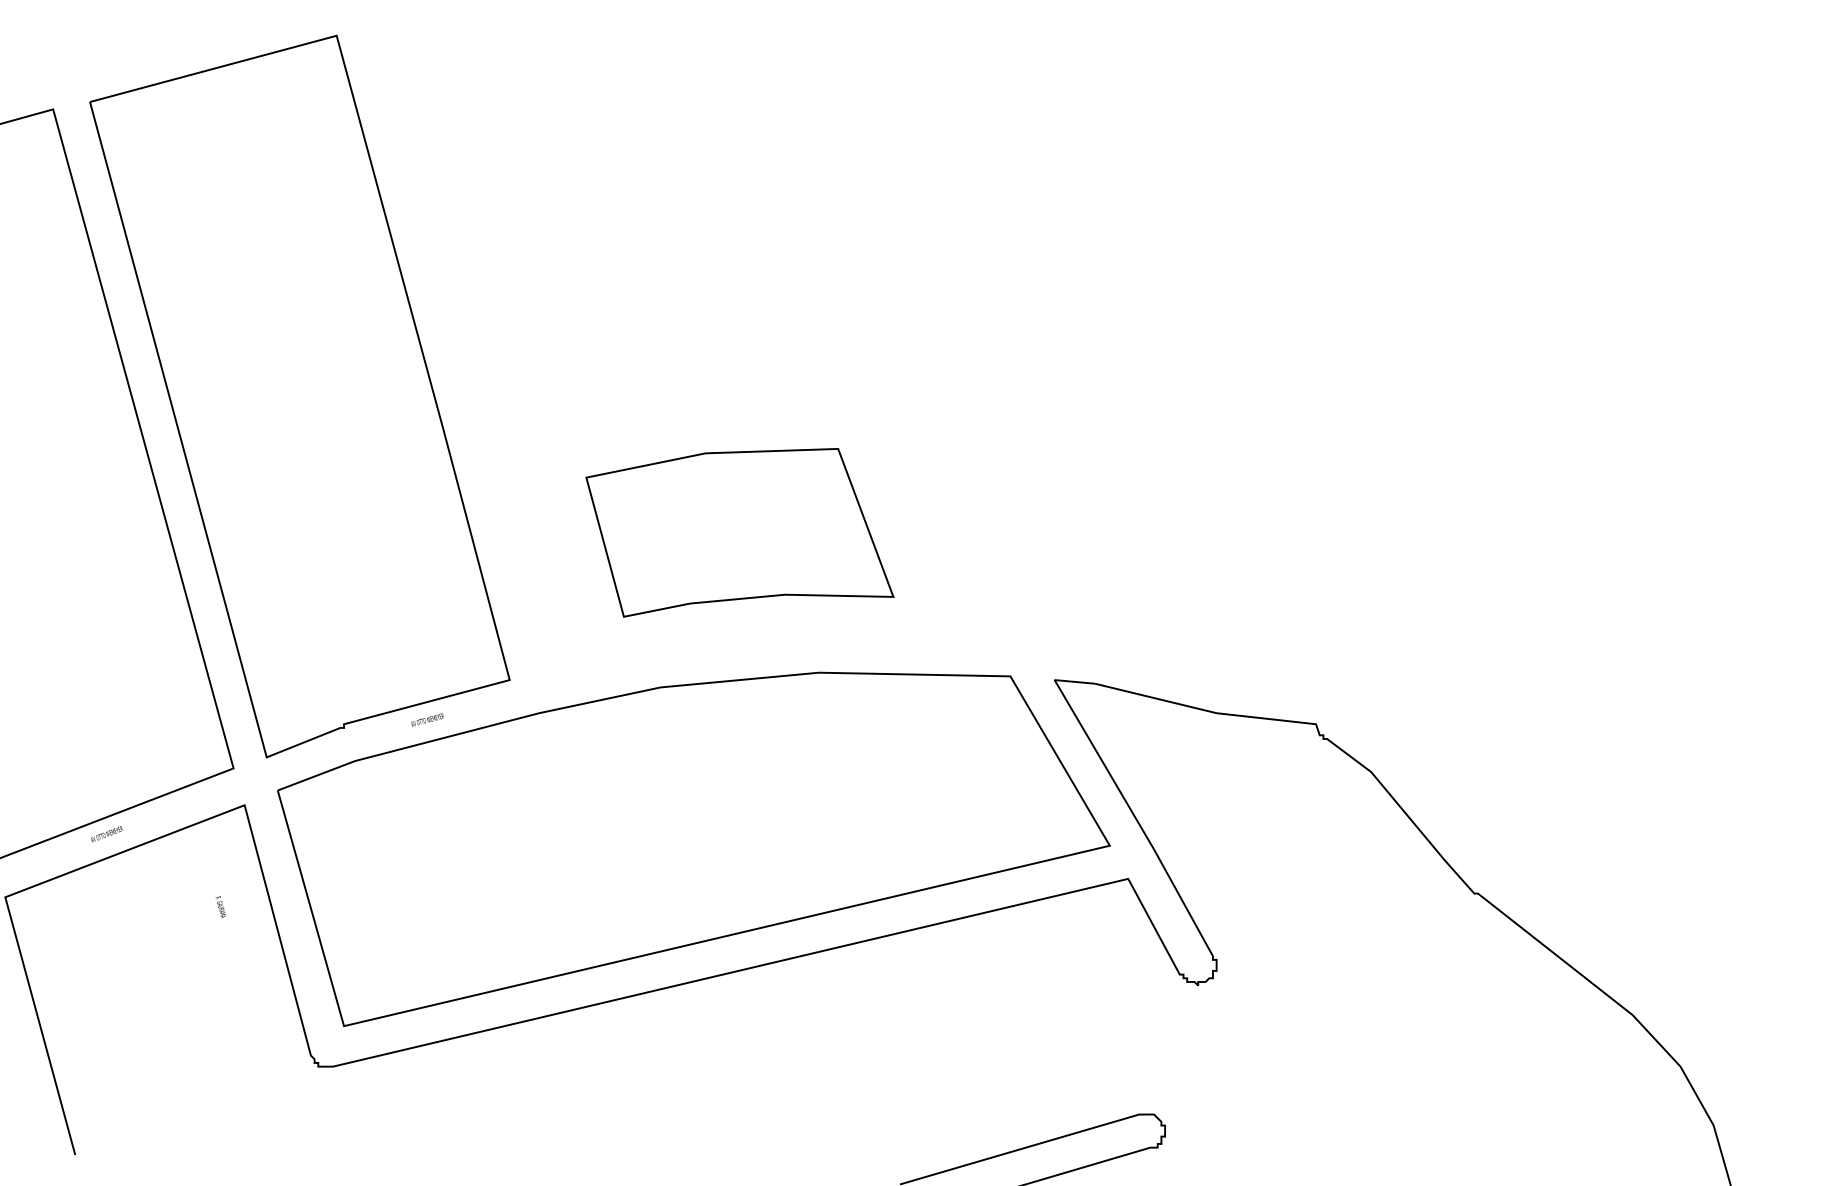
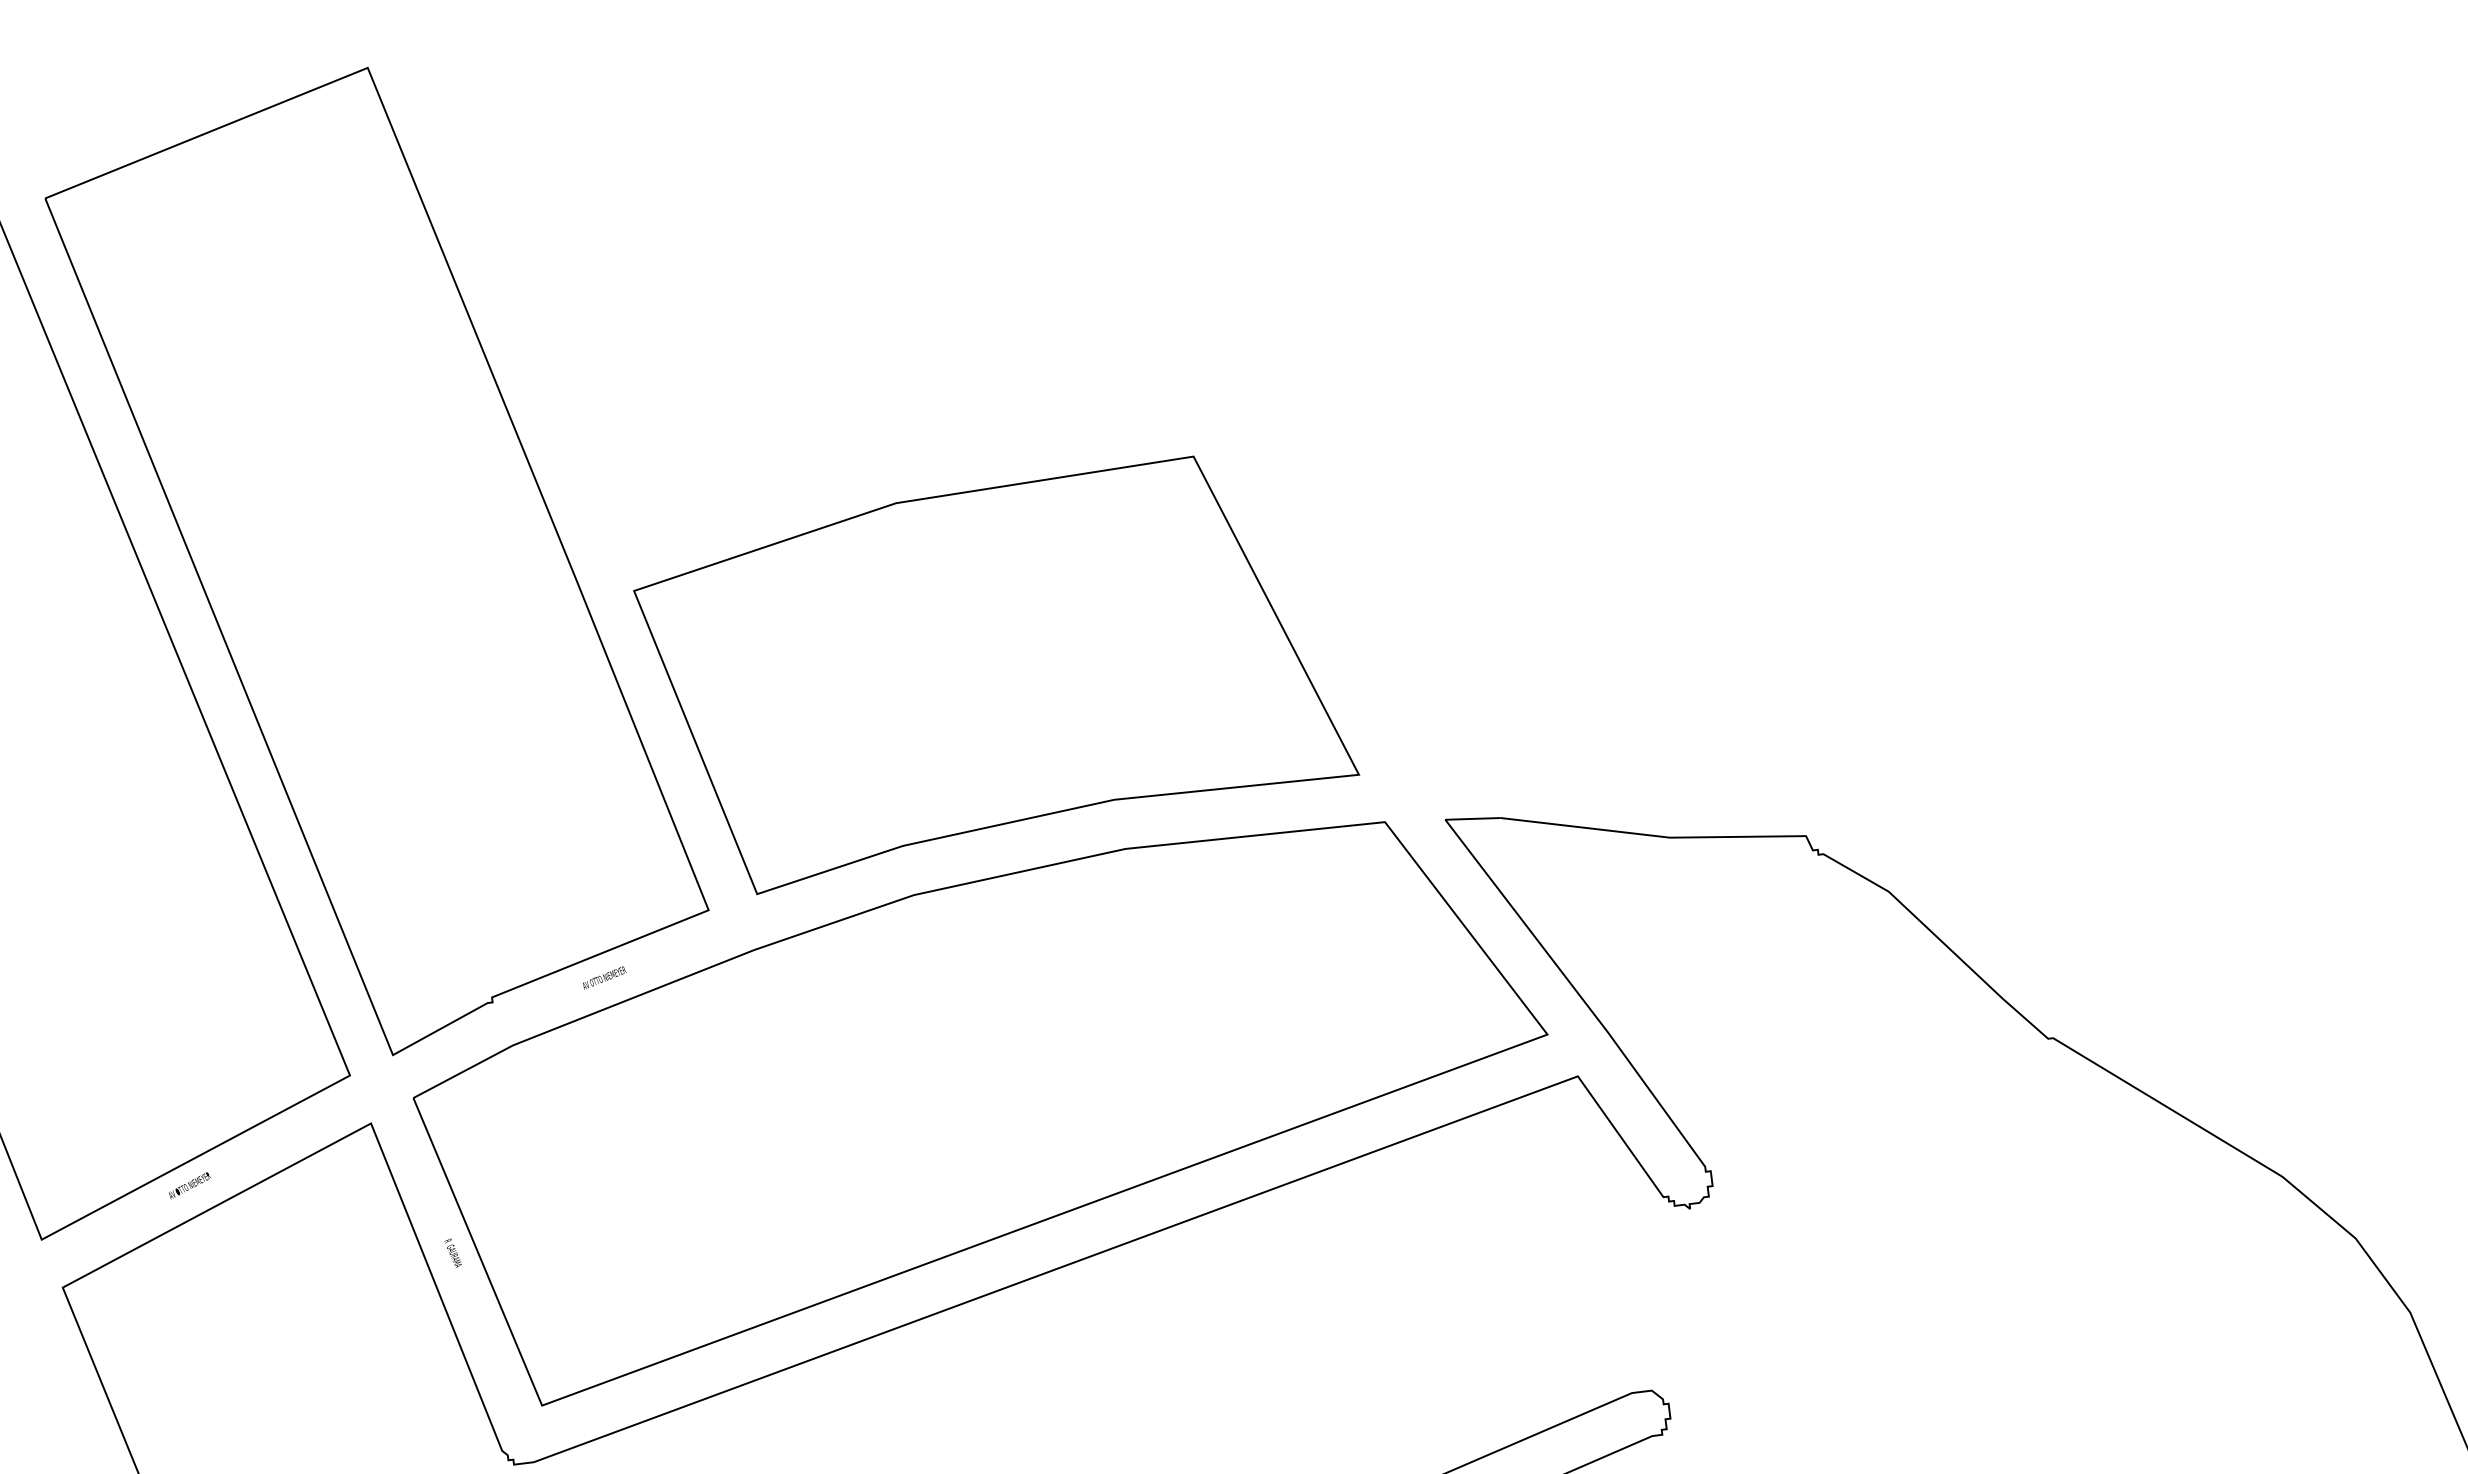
part: (739, 532) -> (994, 672), size x1.67
text: (220, 907) -> (452, 1253), moved

